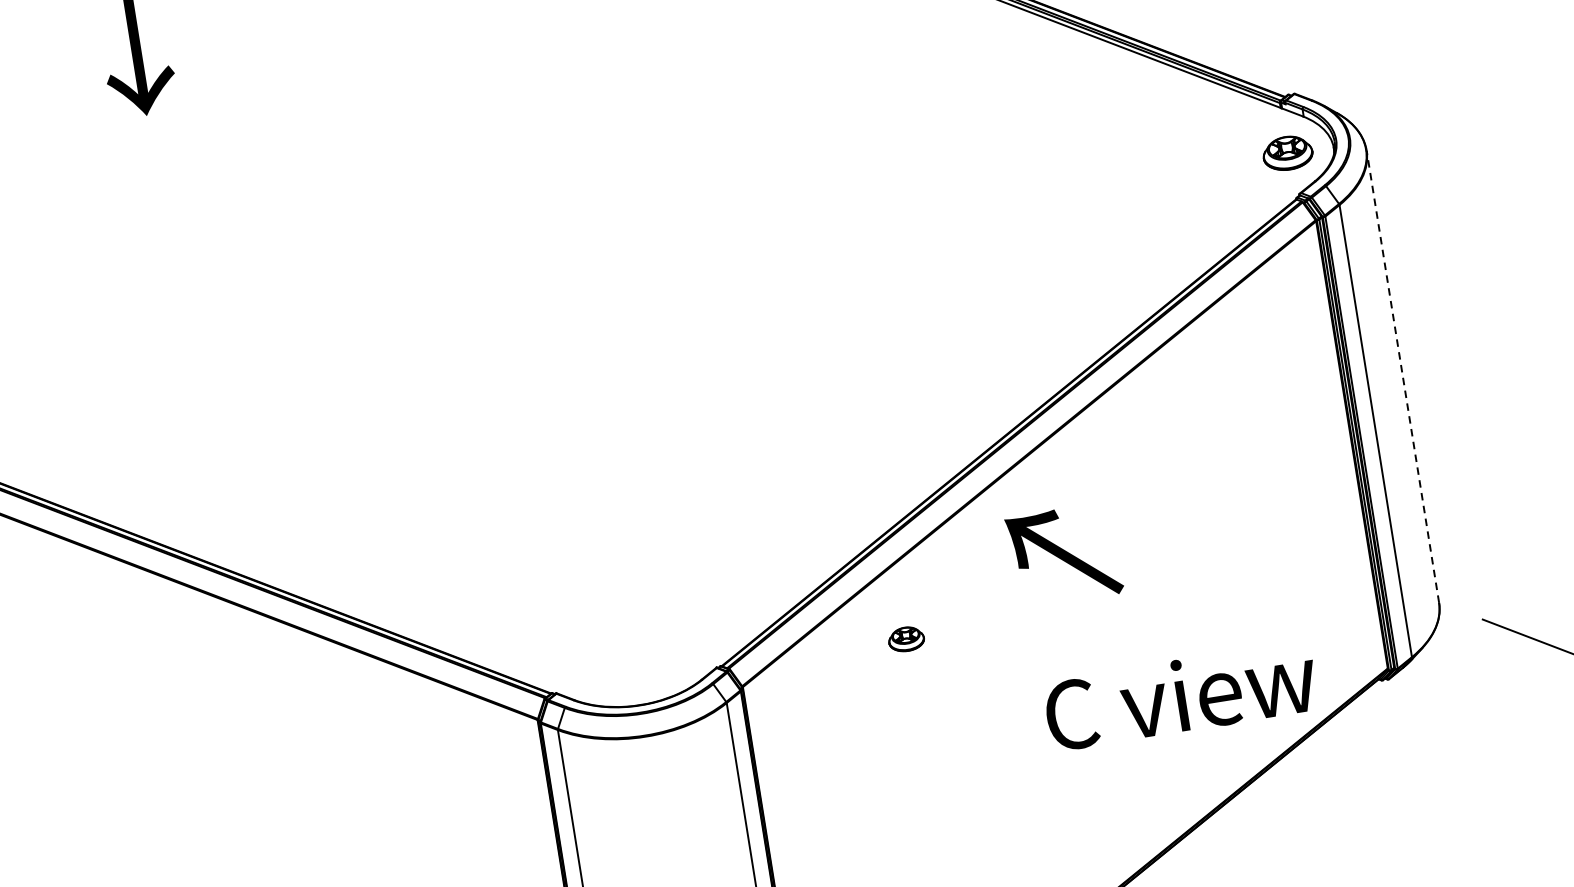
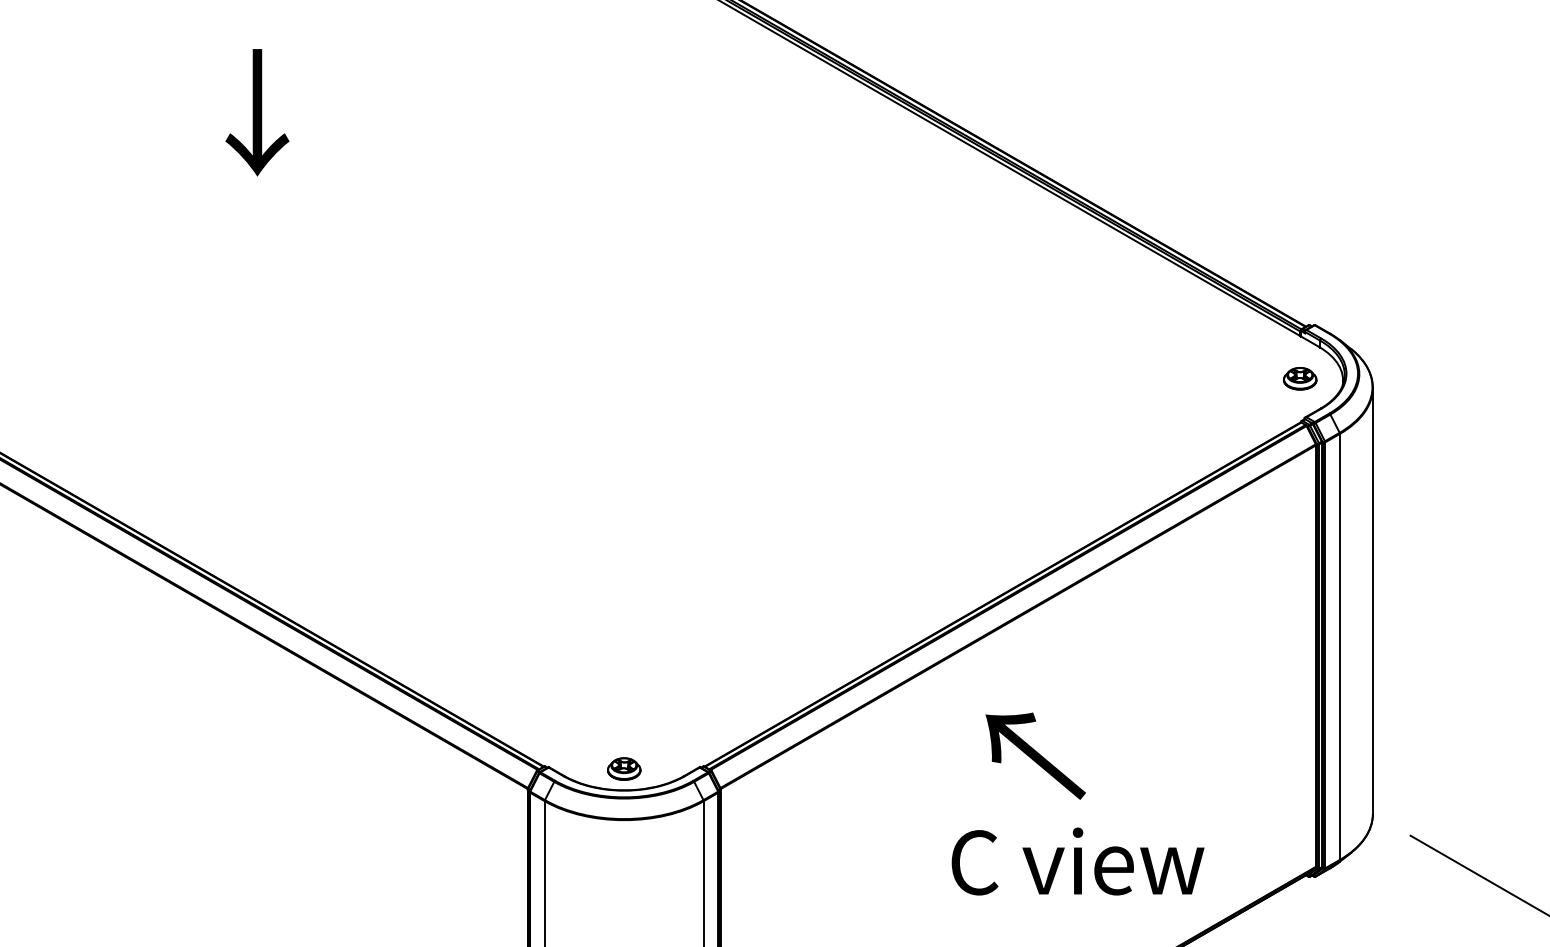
part: (1288, 152) -> (1300, 378), size x0.71
line: (1402, 376) -> (1372, 600), dashed -> solid
text: (1064, 554) -> (1035, 755), moved
part: (906, 638) -> (624, 768), moved
text: (1180, 696) -> (1077, 861), moved

